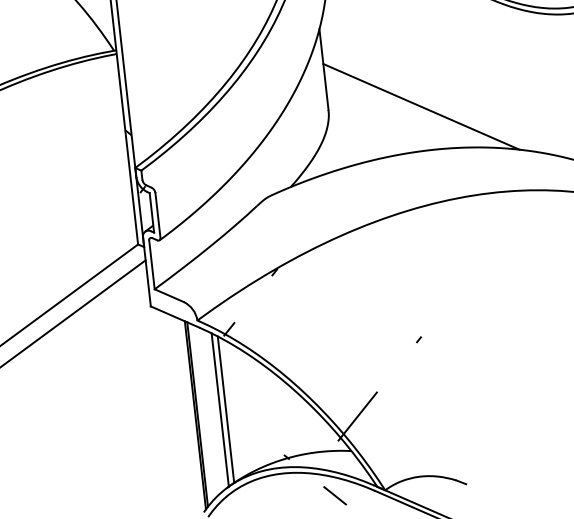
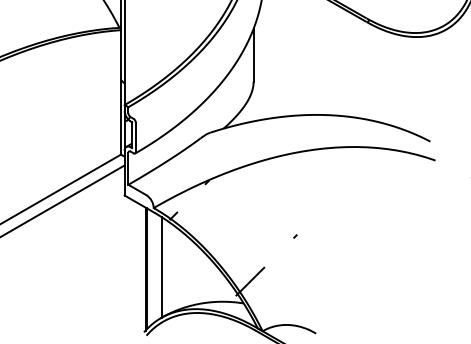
line: (420, 107) -> (313, 86), removed
line: (225, 409) -> (165, 267), removed
hatch: (314, 480) -> (217, 319), removed

